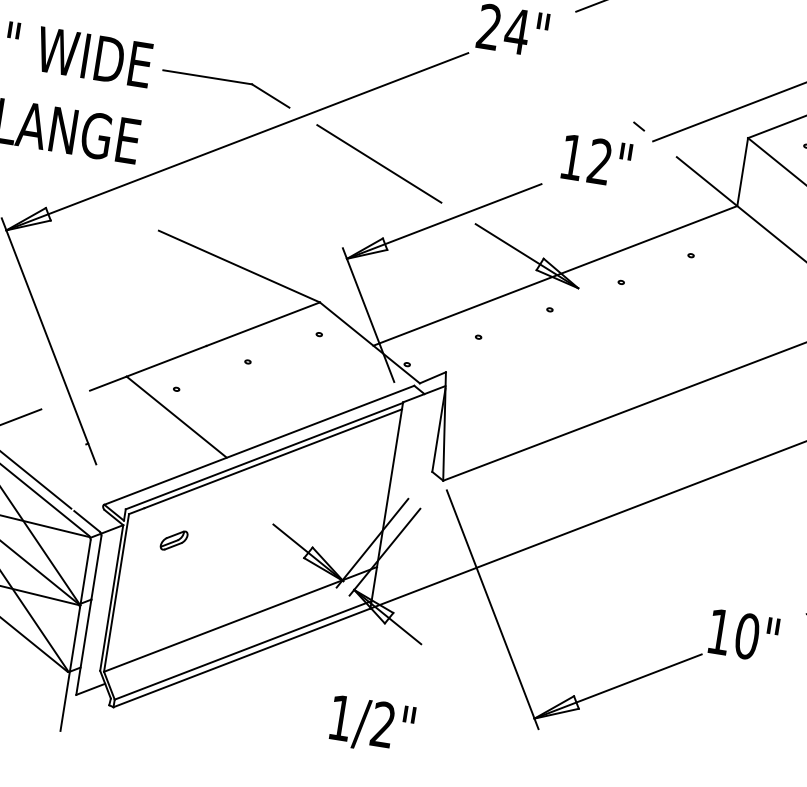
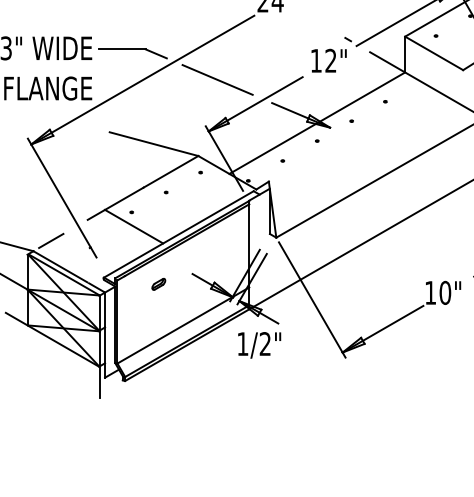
part: (173, 540) -> (158, 284), moved
text: (371, 725) -> (259, 345), moved

